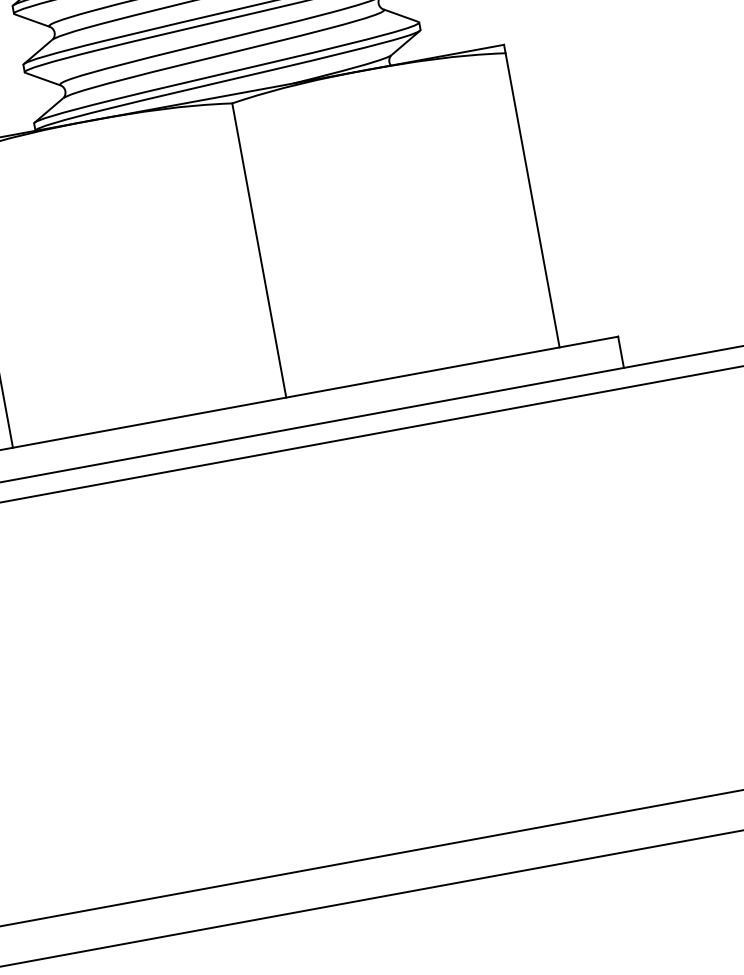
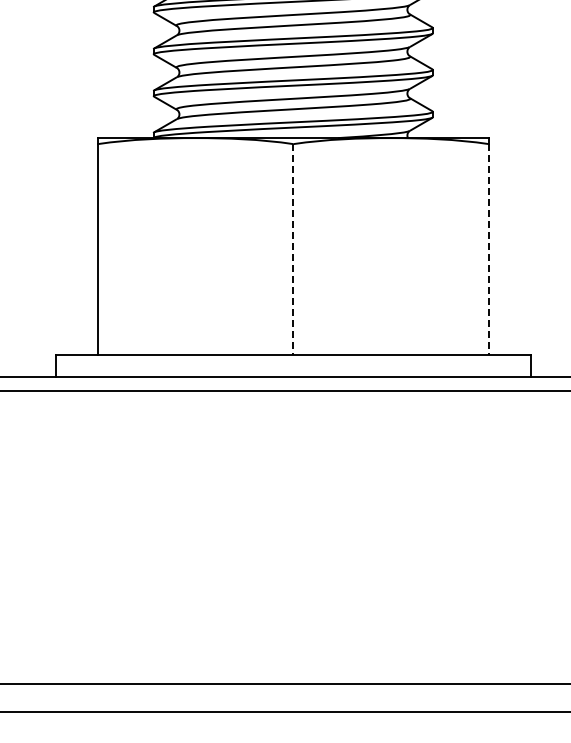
line: (531, 200) -> (488, 249), solid -> dashed
line: (259, 250) -> (293, 249), solid -> dashed

